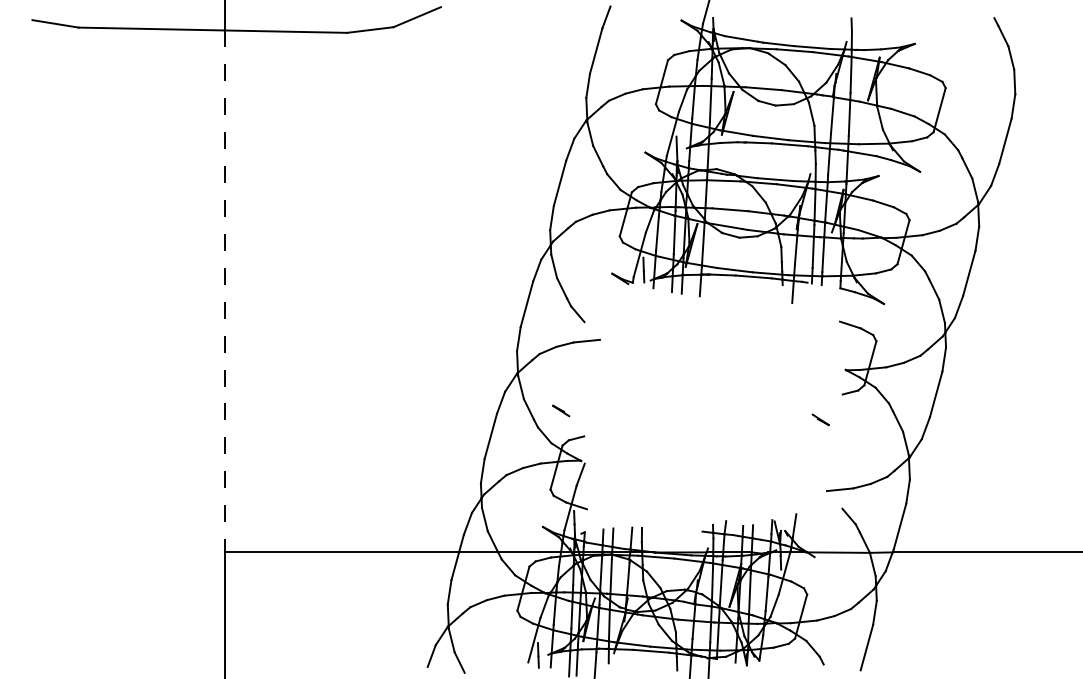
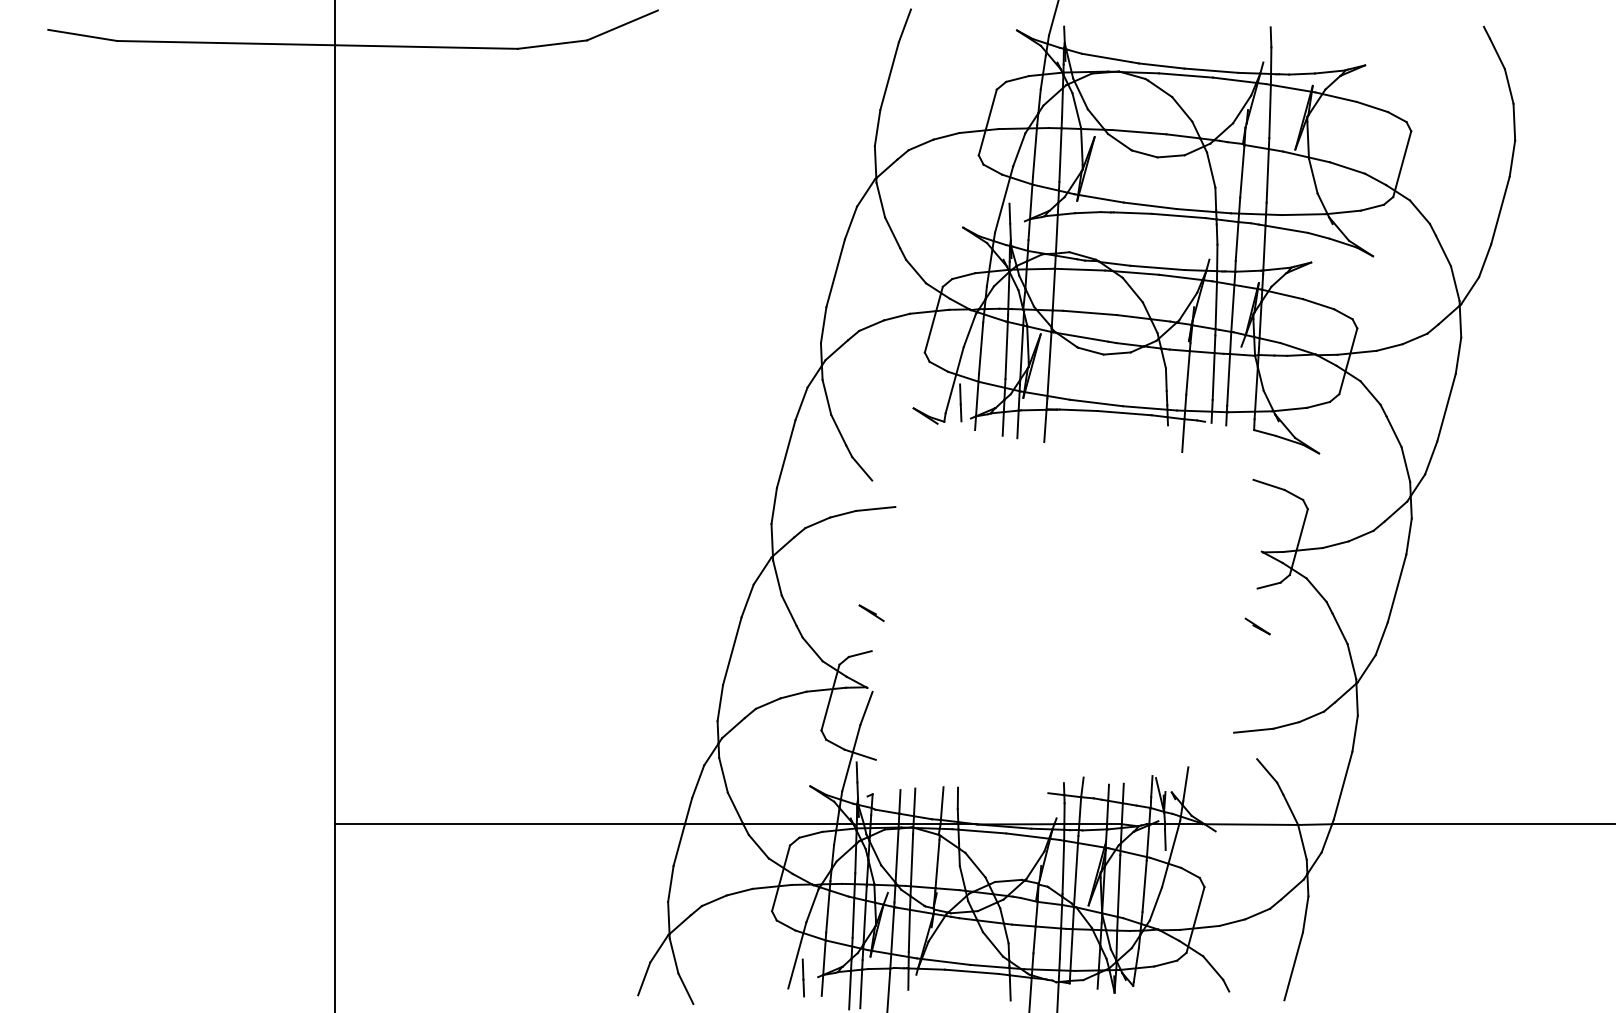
line: (224, 291) -> (334, 434), dashed -> solid
line: (561, 410) -> (872, 612), moved
line: (820, 419) -> (1257, 625), moved

